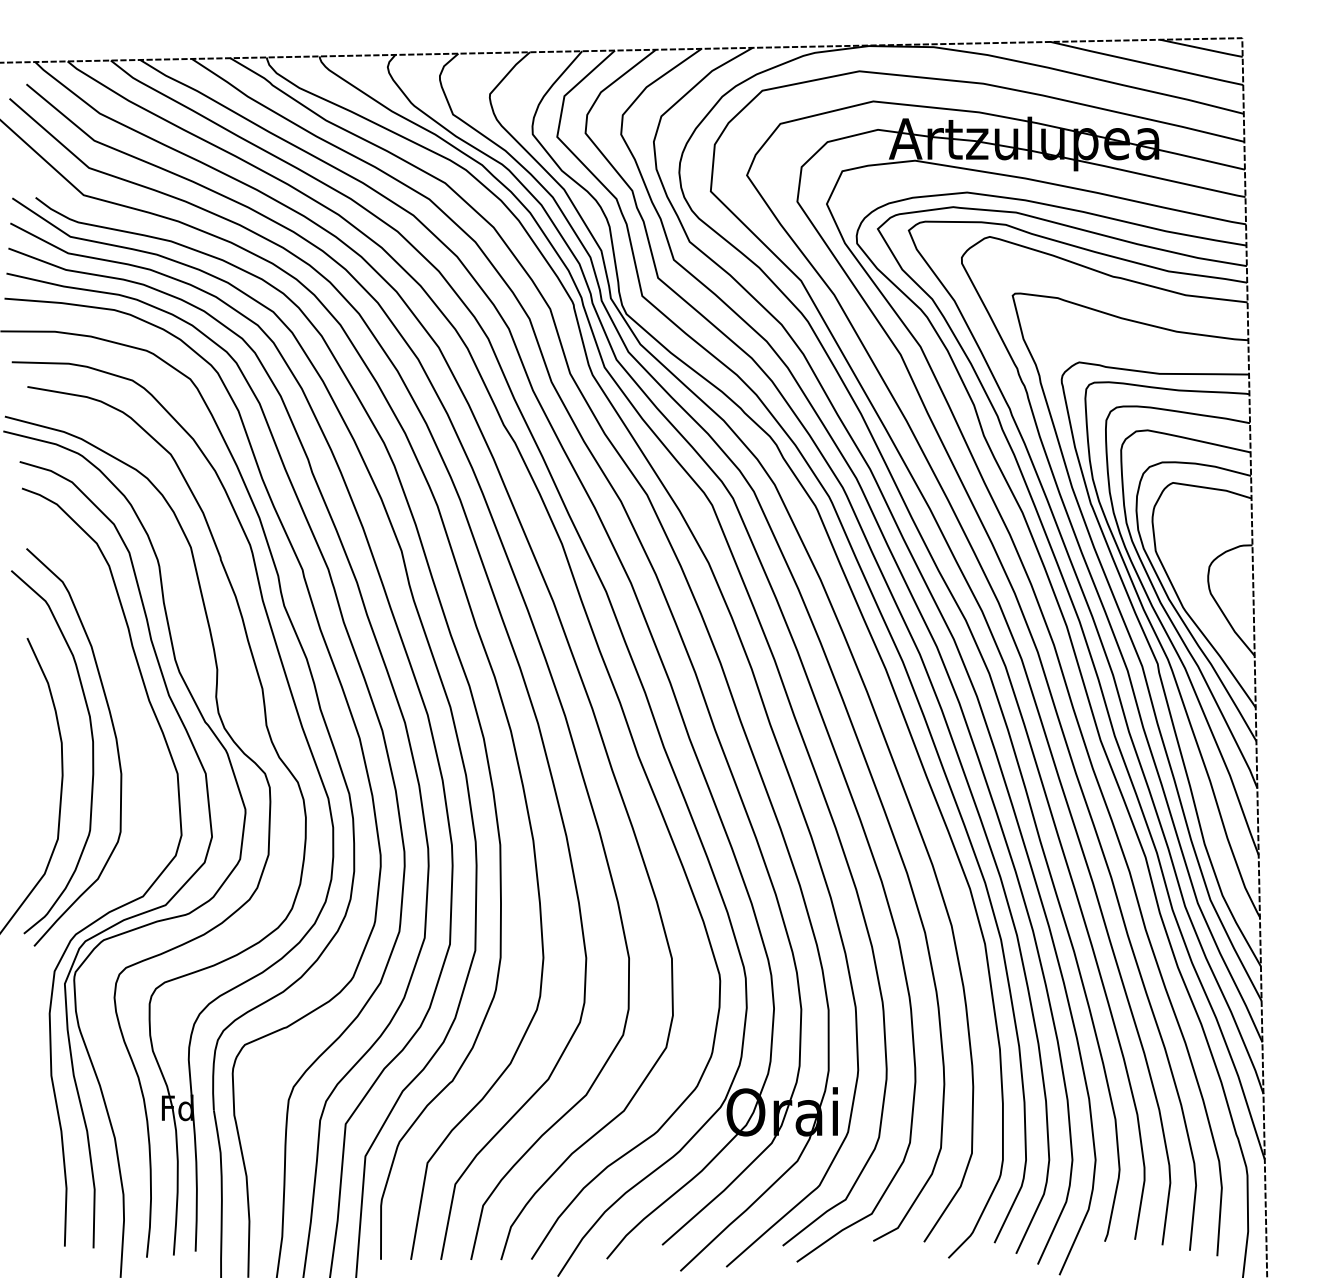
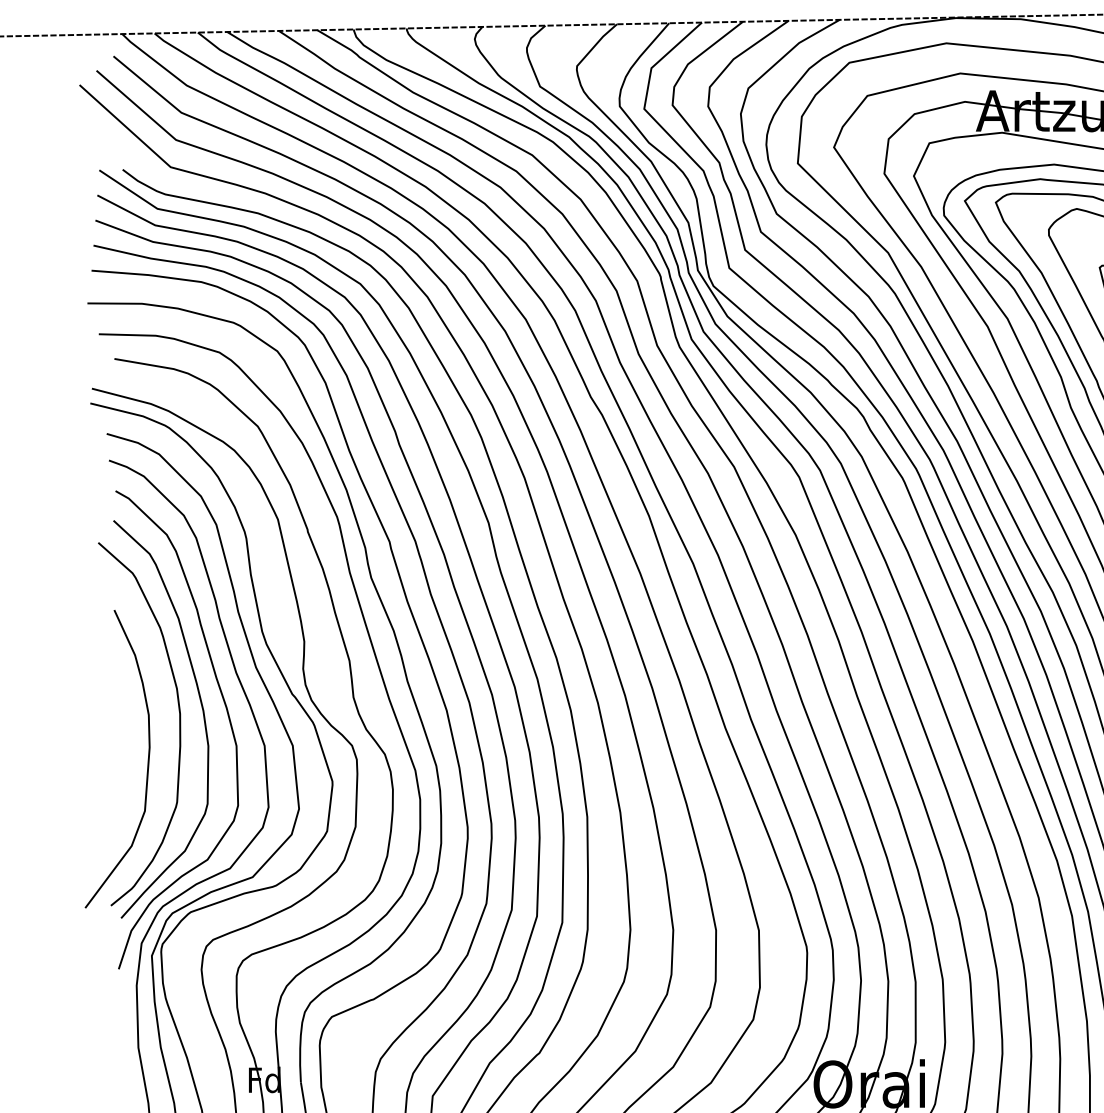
curve: (139, 740) -> (226, 712), added

